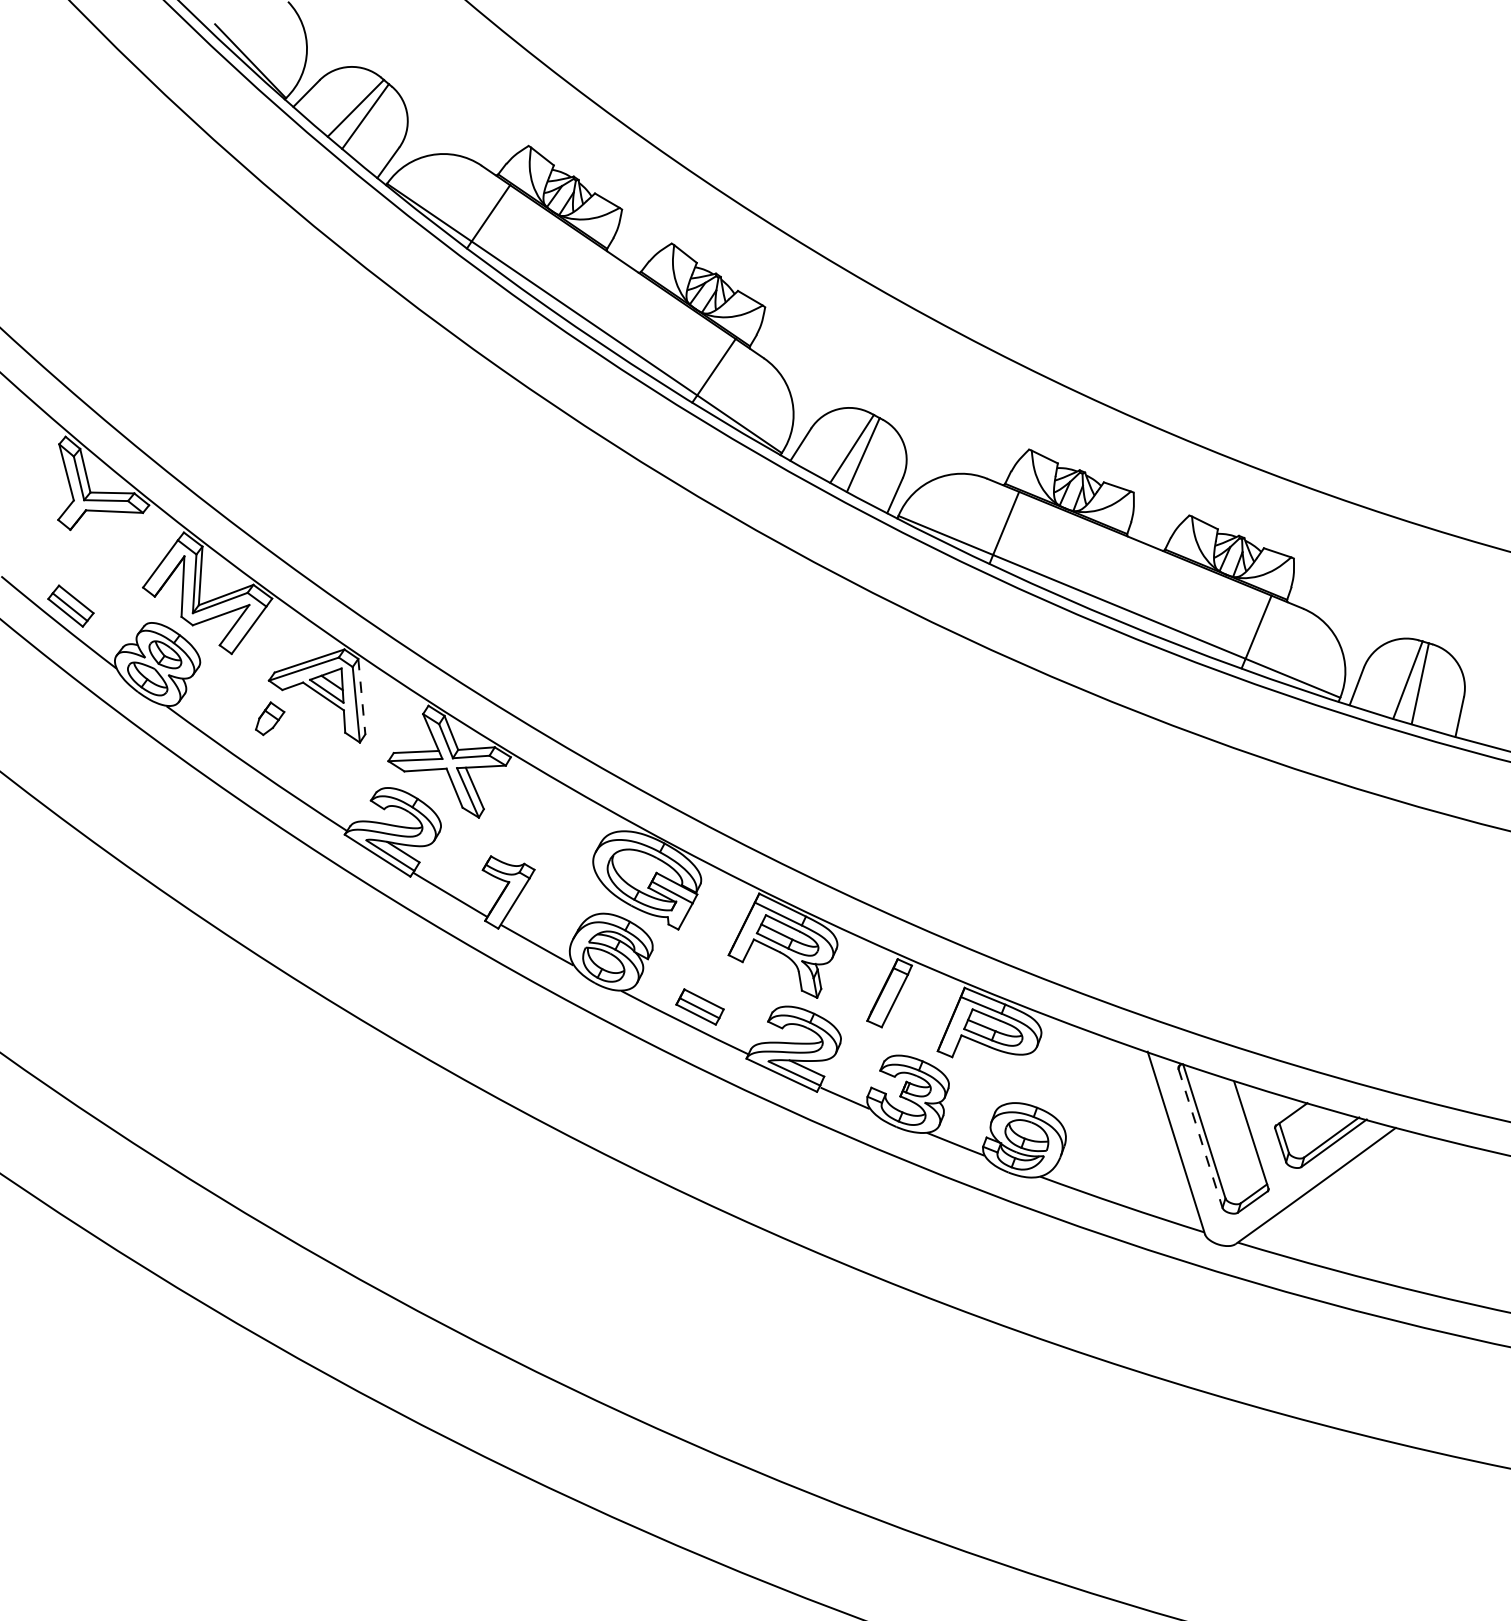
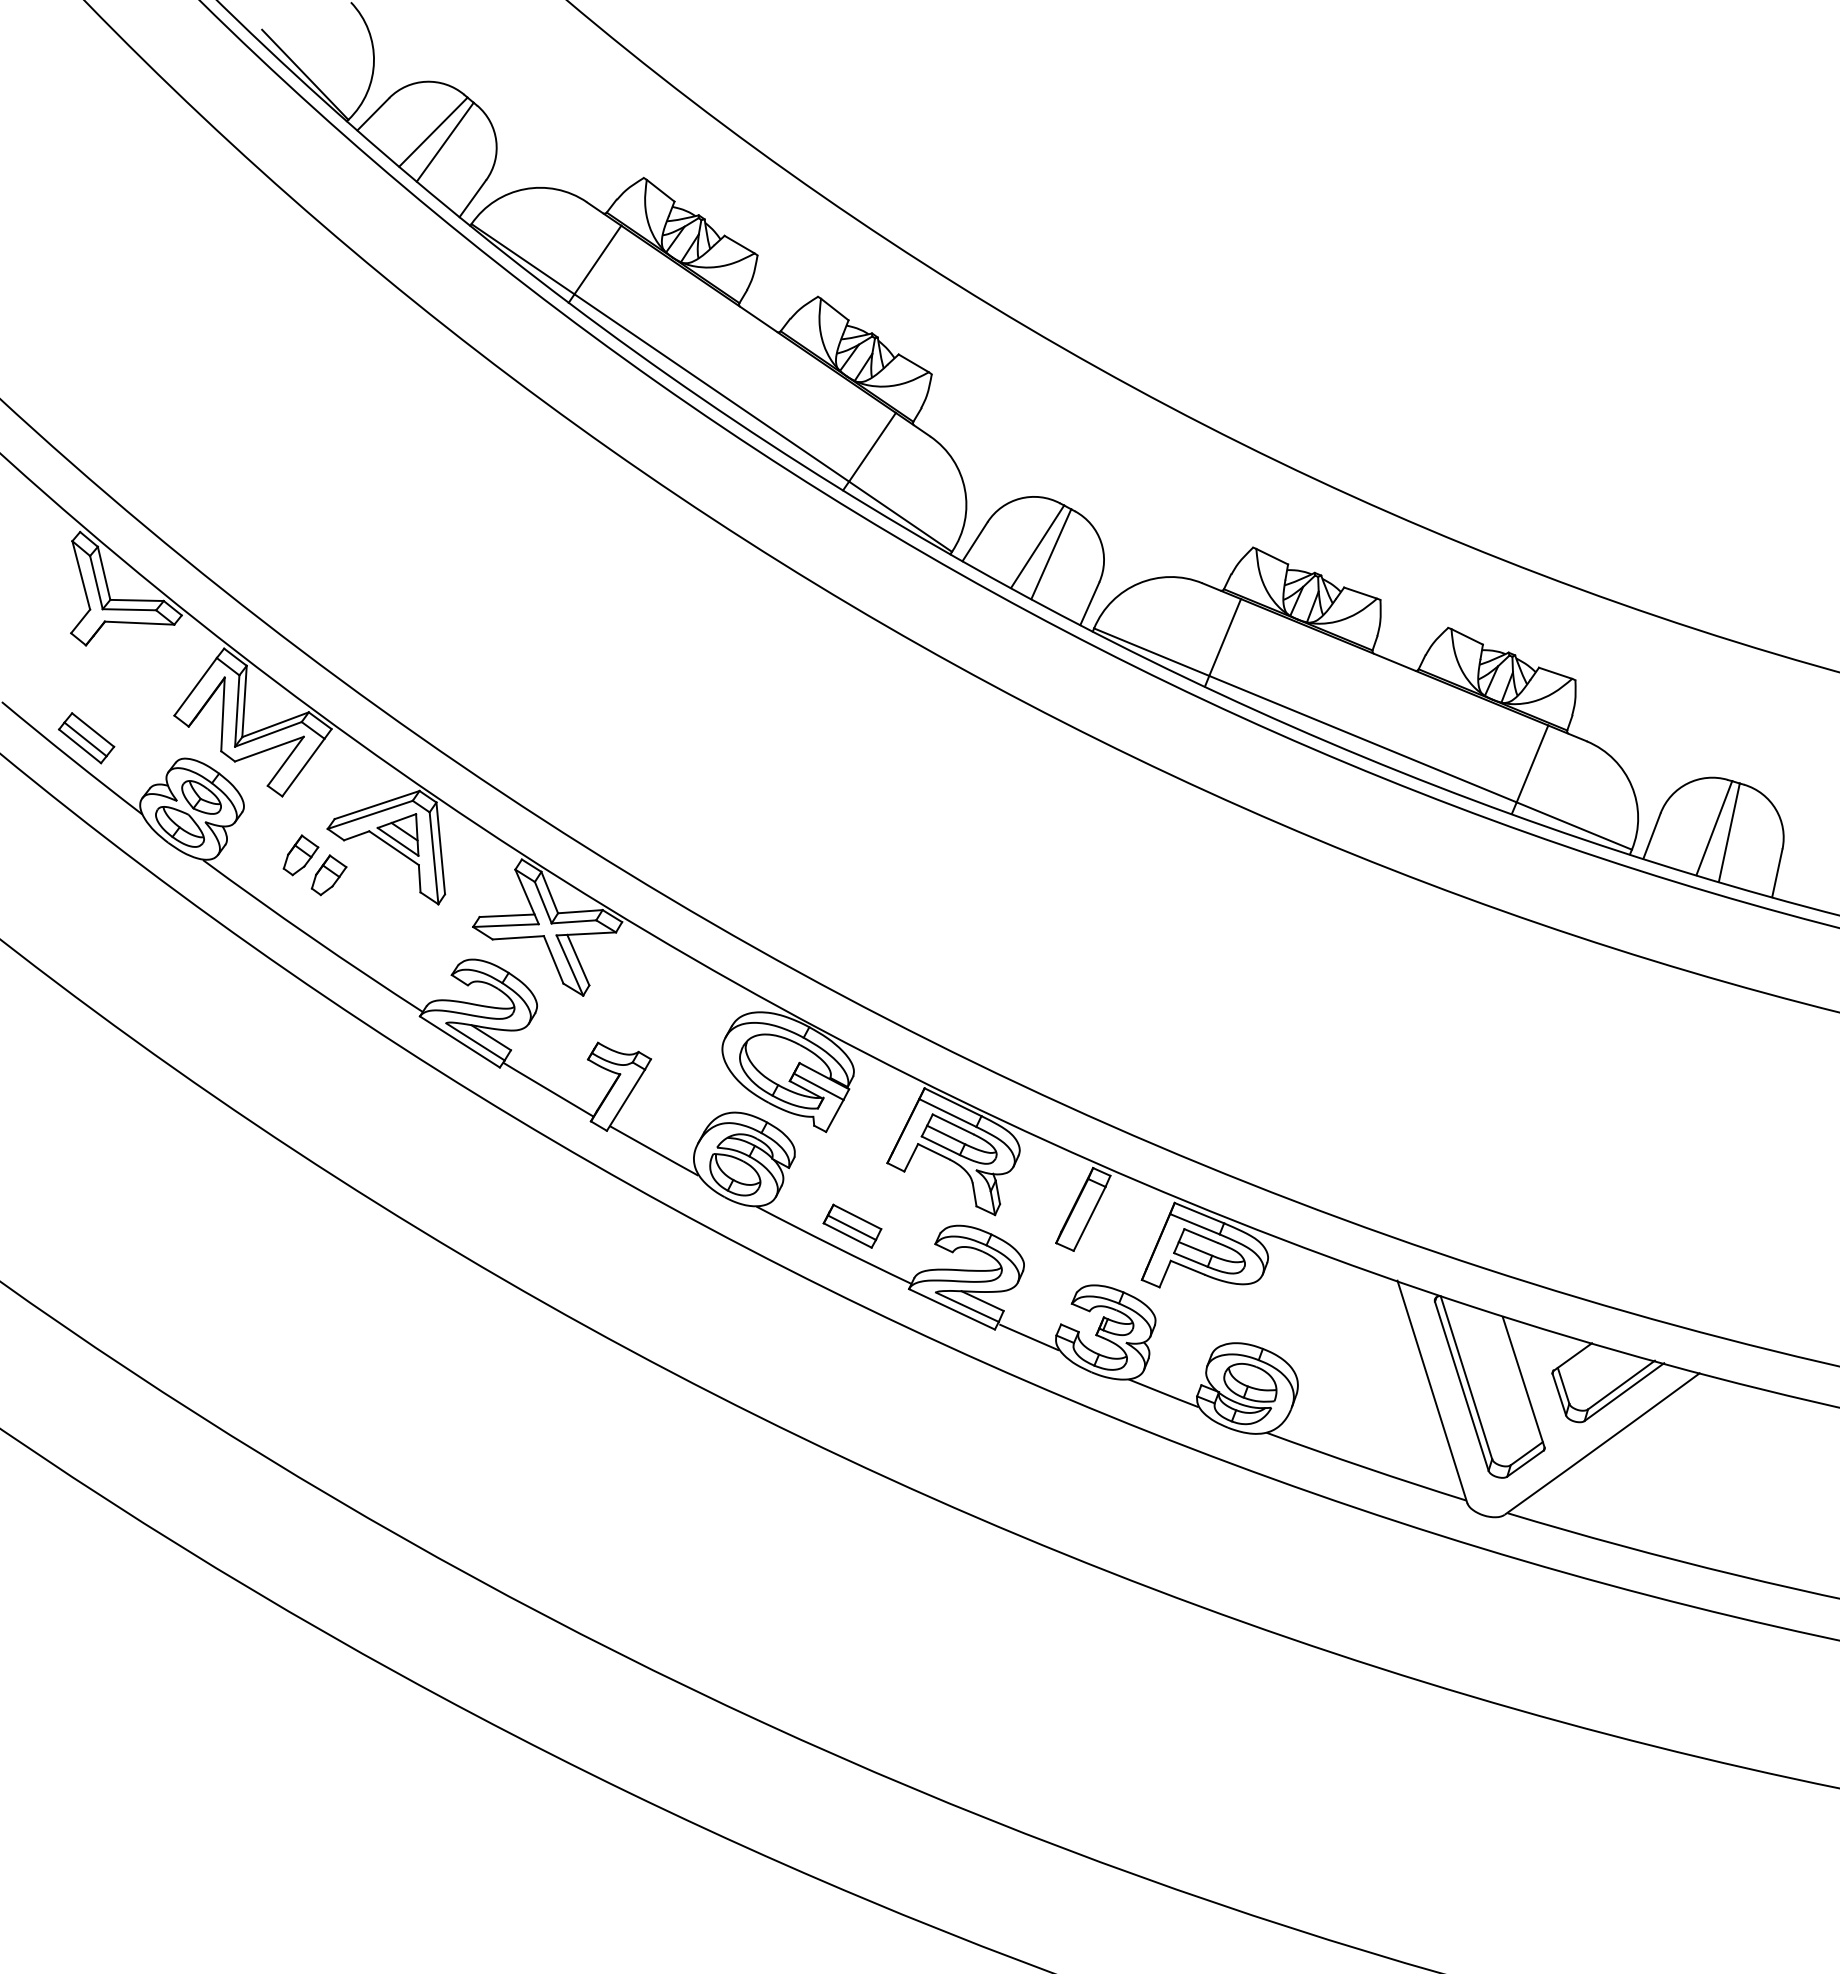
line: (361, 696) -> (440, 848), dashed -> solid
part: (246, 702) -> (300, 855), added
line: (1200, 1138) -> (1461, 1386), dashed -> solid

